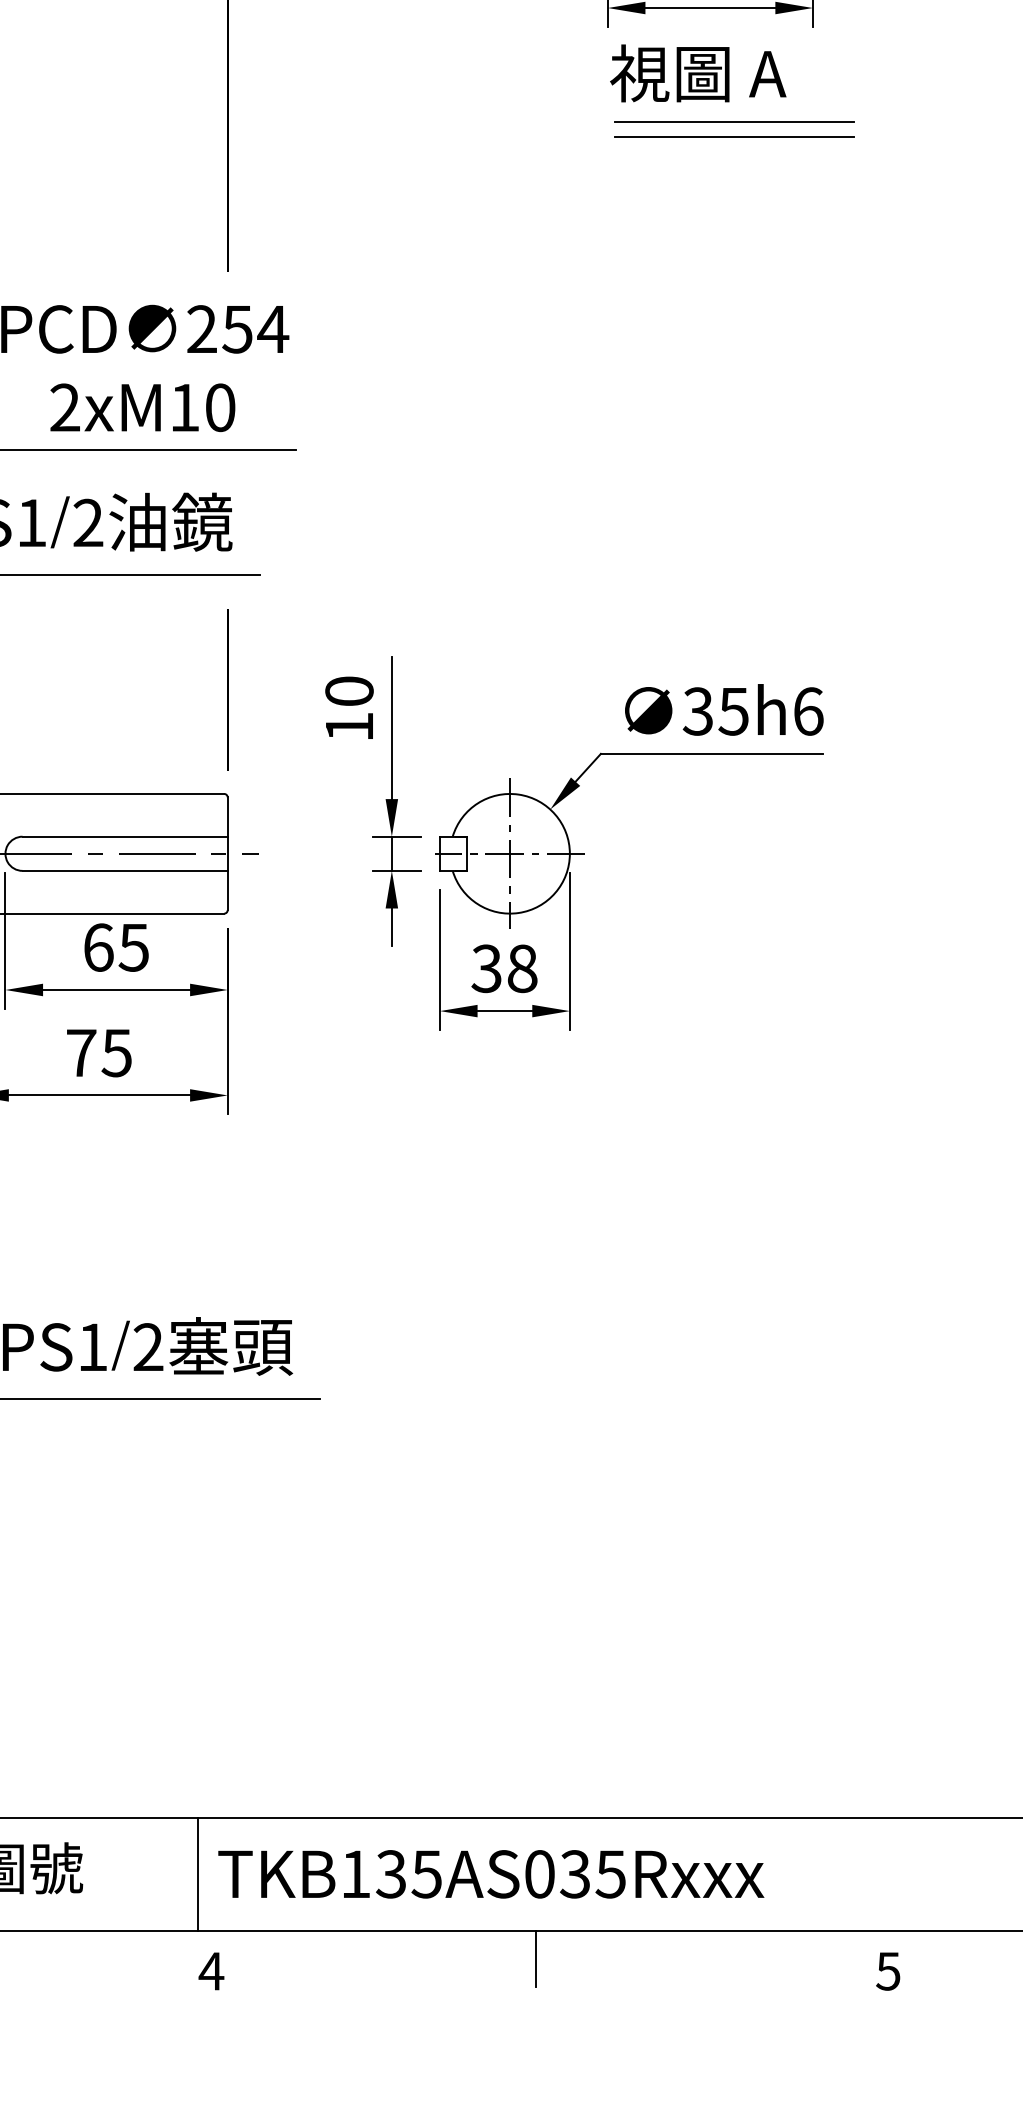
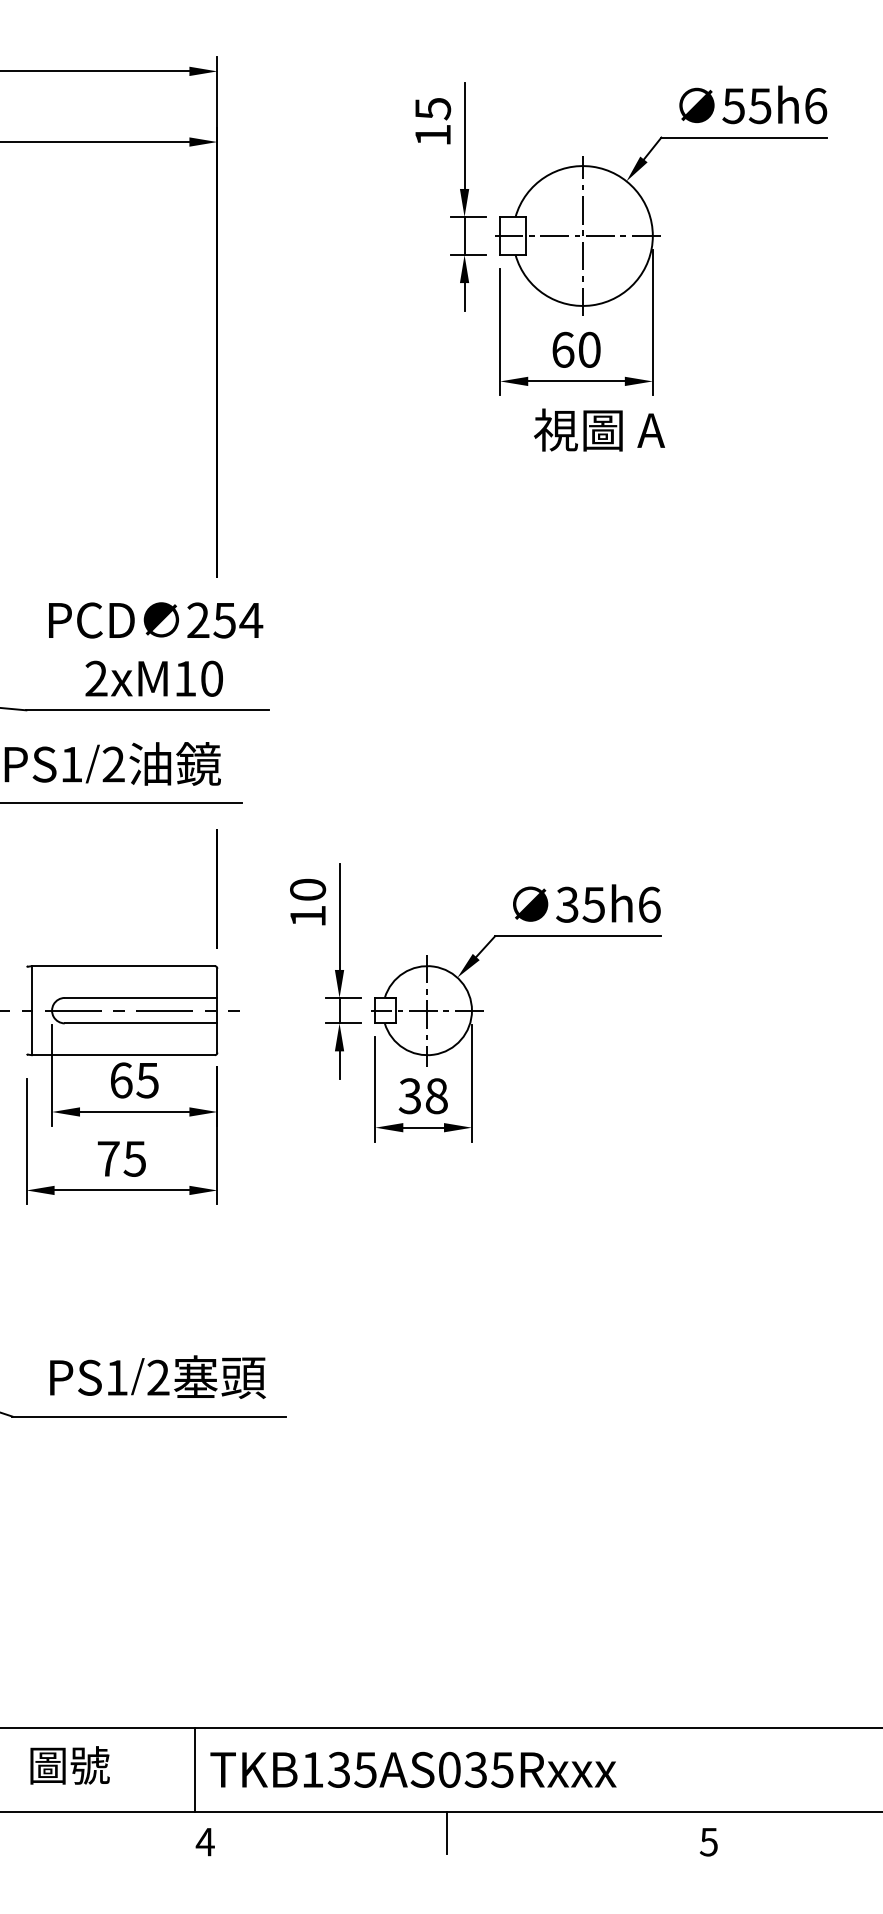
text: (698, 72) -> (599, 429), moved
line: (734, 122) -> (594, 466), removed
line: (734, 137) -> (594, 477), removed

